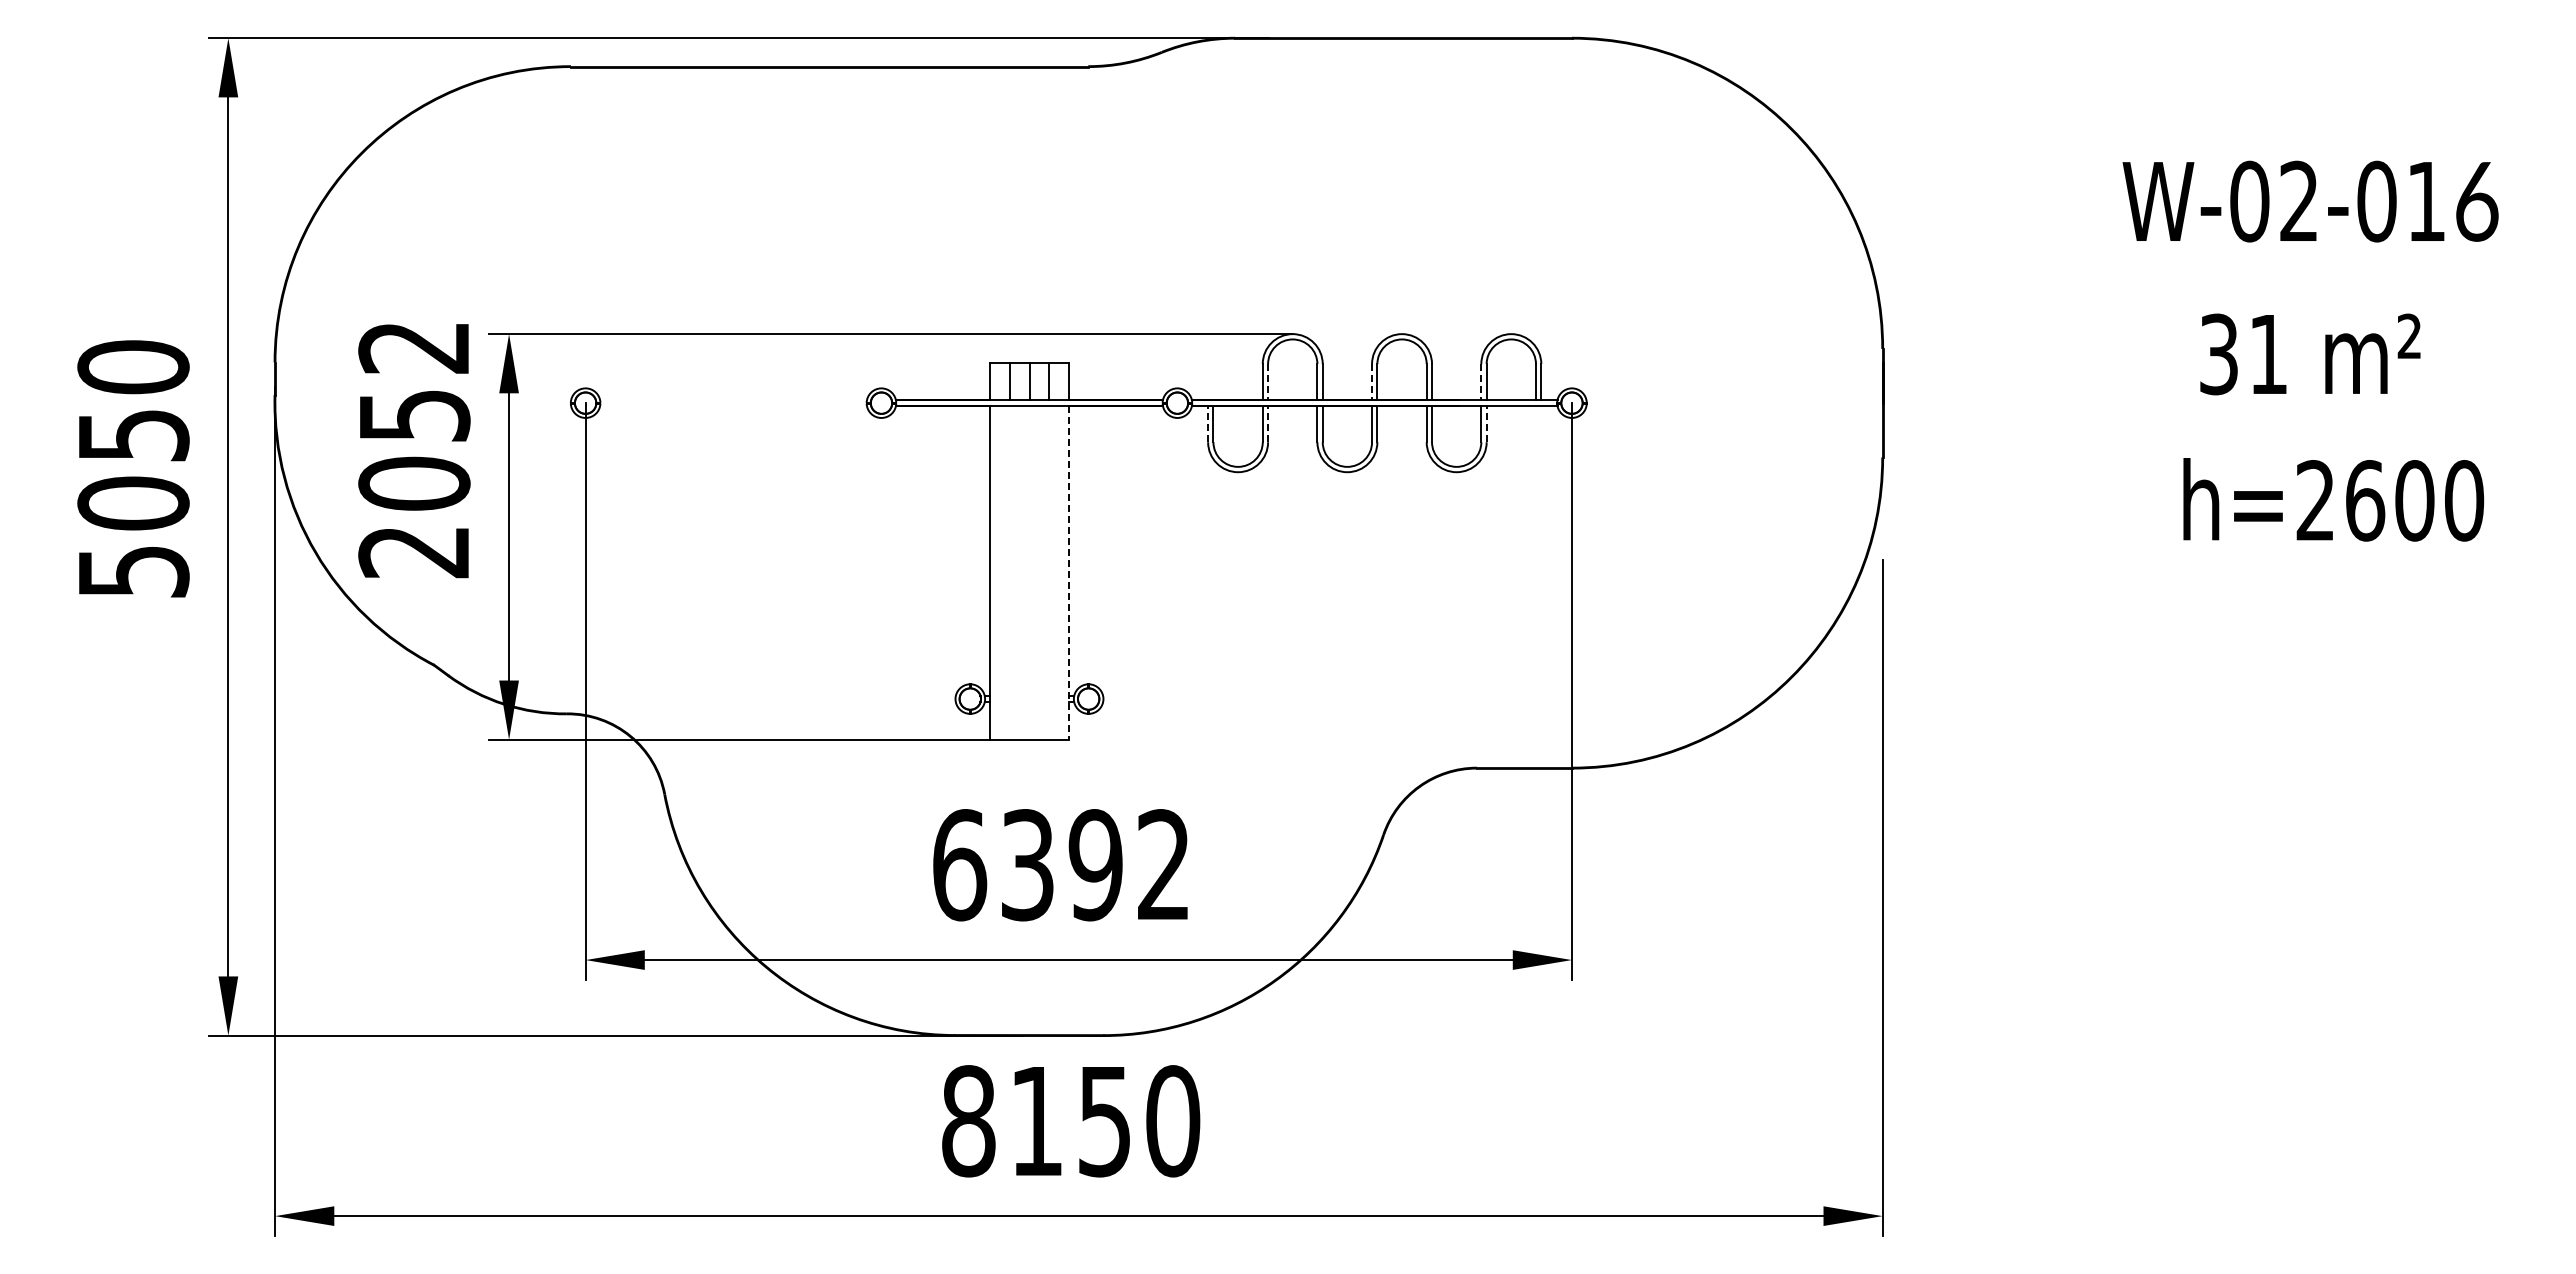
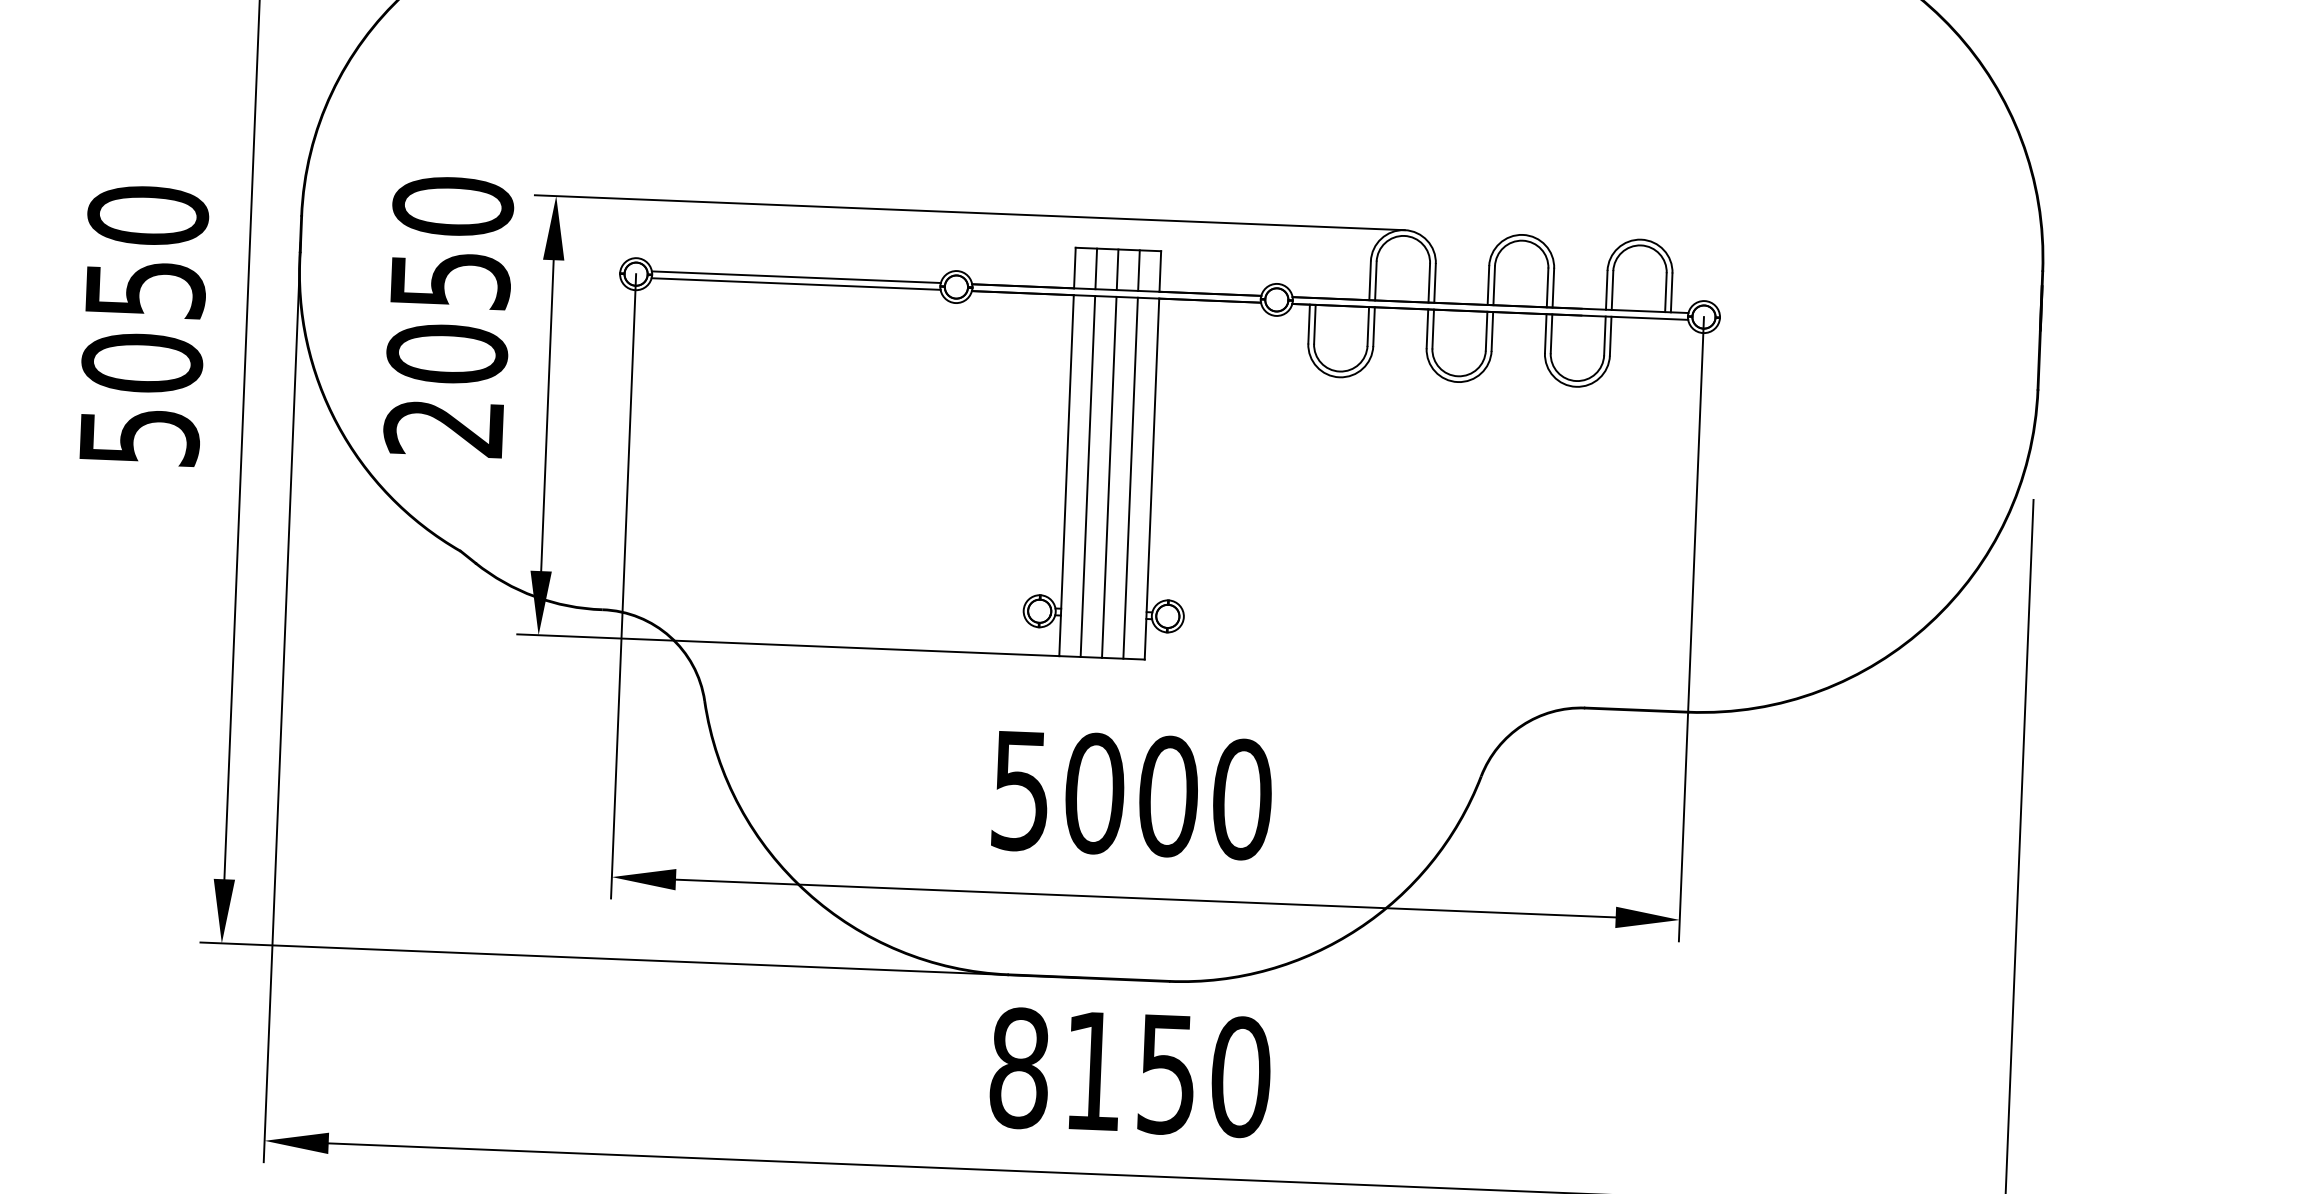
text: (414, 347) -> (453, 206), 2052 -> 2050
line: (1268, 382) -> (1376, 281), dashed -> solid
line: (1372, 382) -> (1488, 286), dashed -> solid
line: (1481, 382) -> (1606, 290), dashed -> solid
line: (733, 400) -> (796, 277), added
line: (733, 406) -> (796, 284), added
line: (1208, 424) -> (1309, 324), dashed -> solid
line: (1268, 424) -> (1374, 326), dashed -> solid
line: (1486, 424) -> (1610, 336), dashed -> solid
line: (1009, 572) -> (1087, 475), added
line: (1029, 572) -> (1109, 476), added
line: (1049, 572) -> (1130, 477), added
line: (1068, 573) -> (1151, 479), dashed -> solid
text: (1062, 865) -> (1132, 795), 6392 -> 5000

